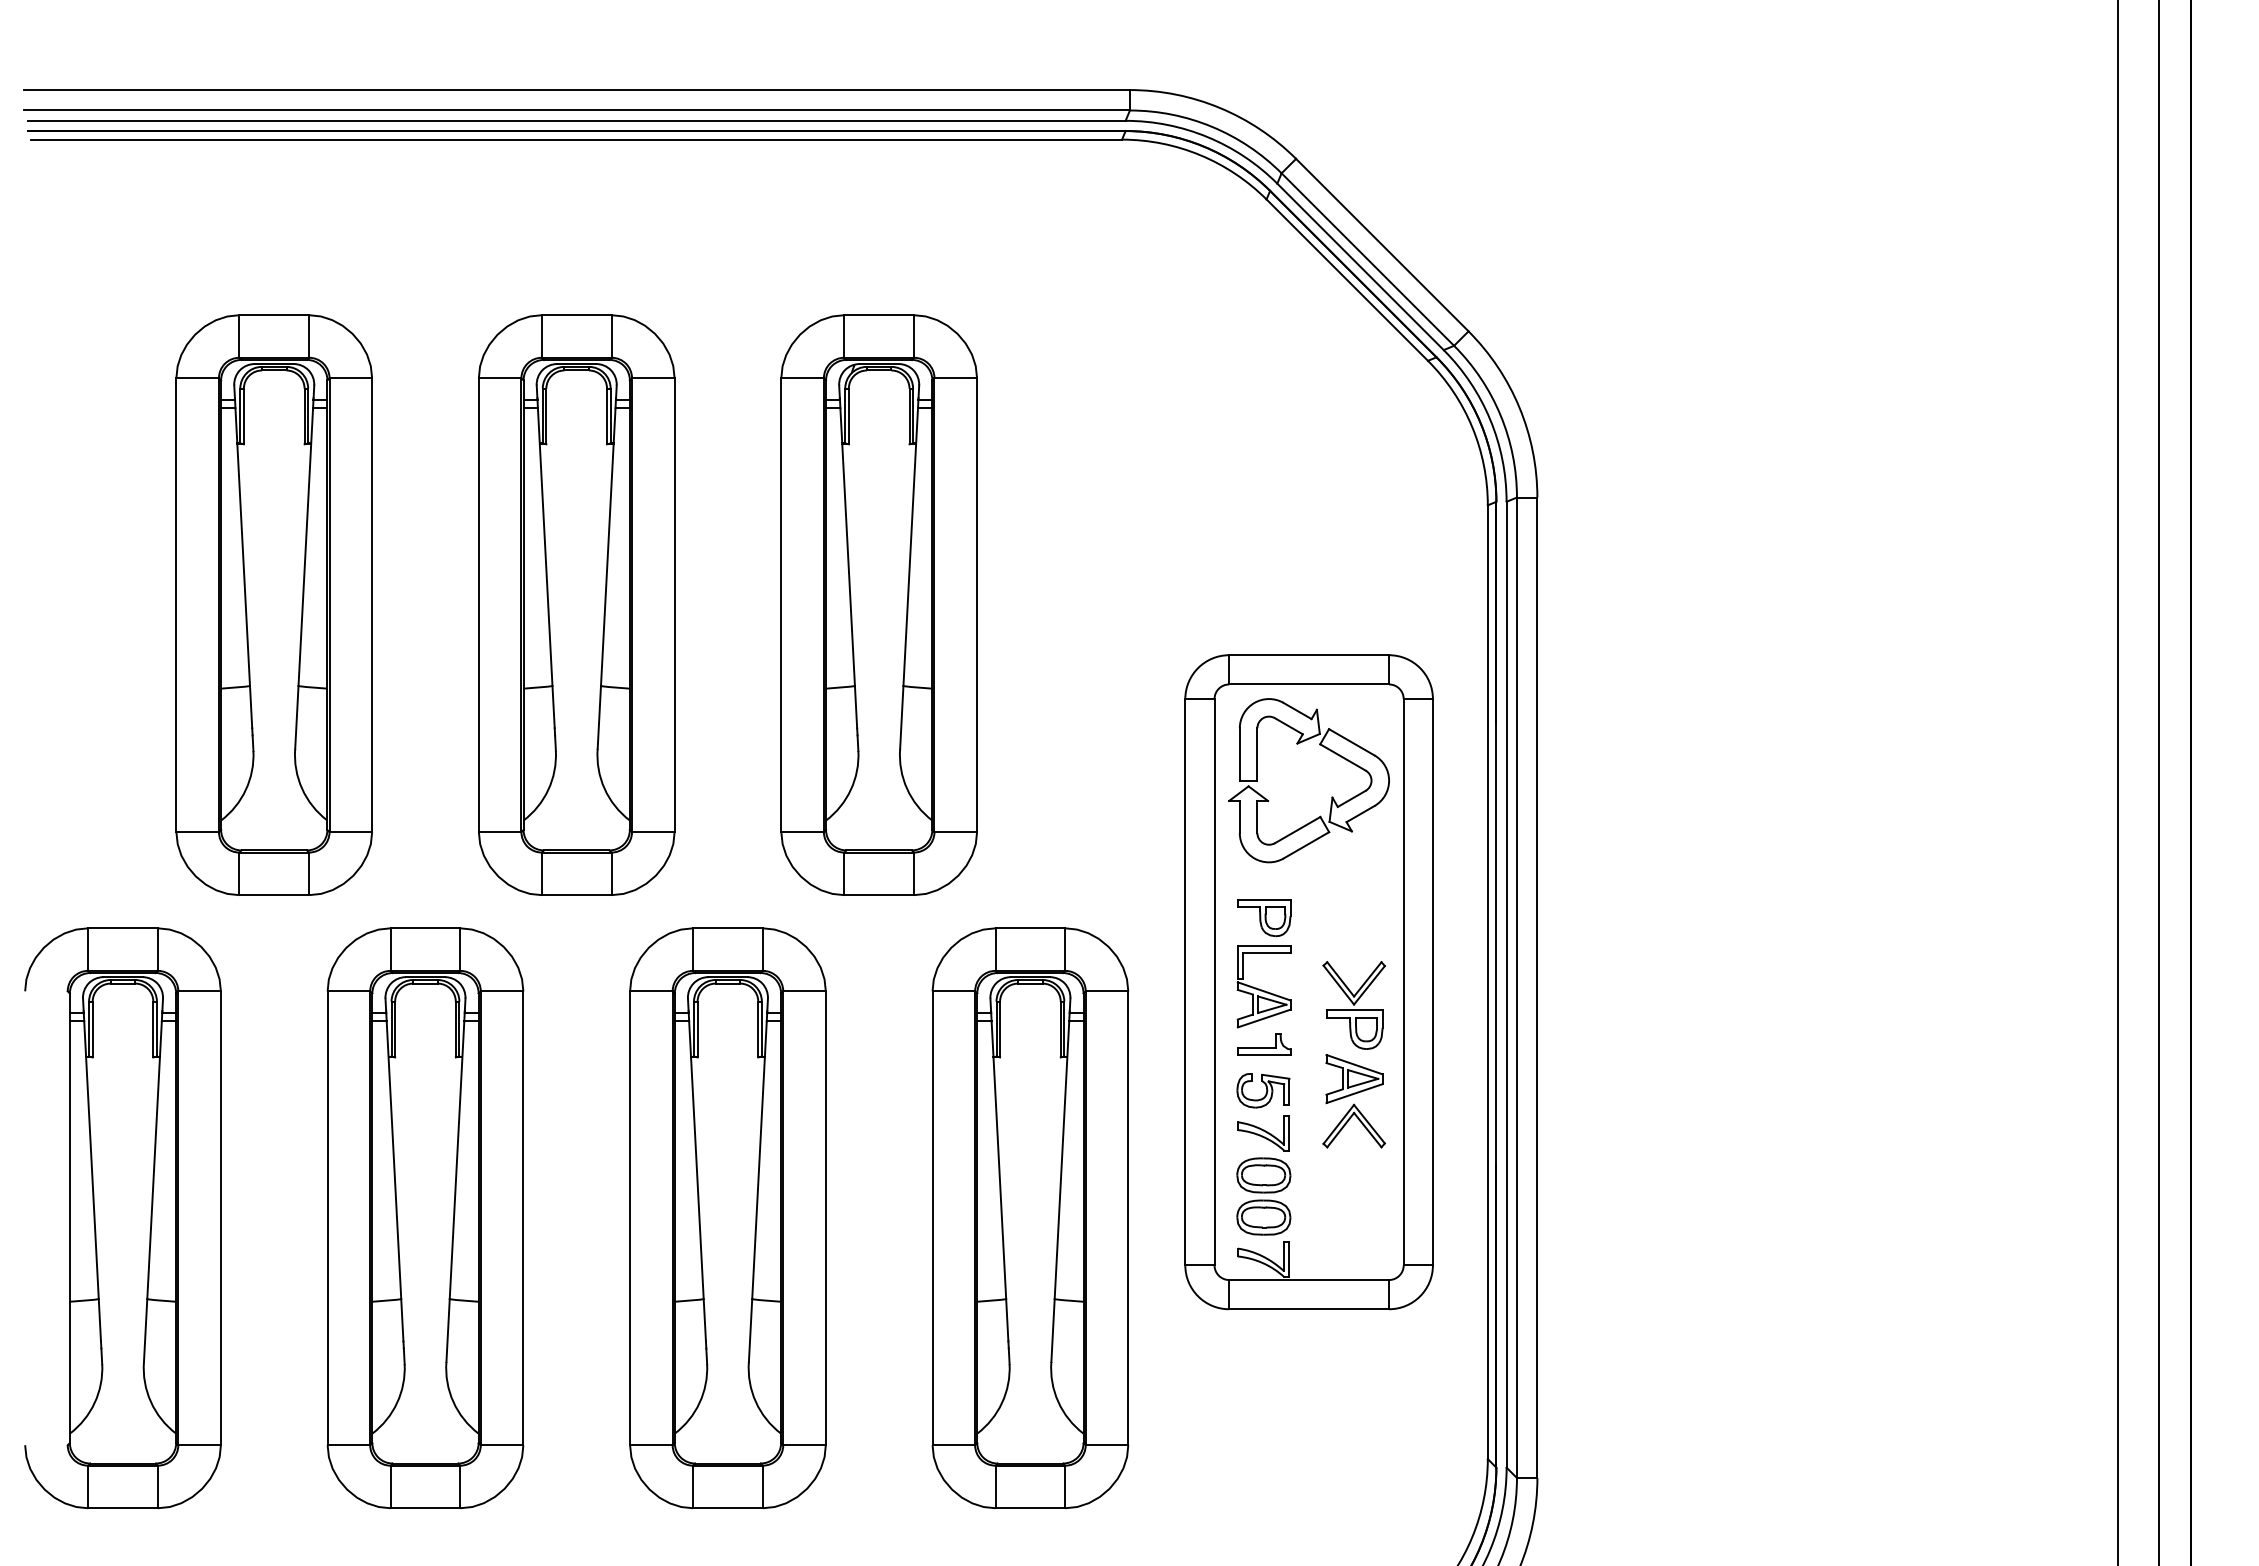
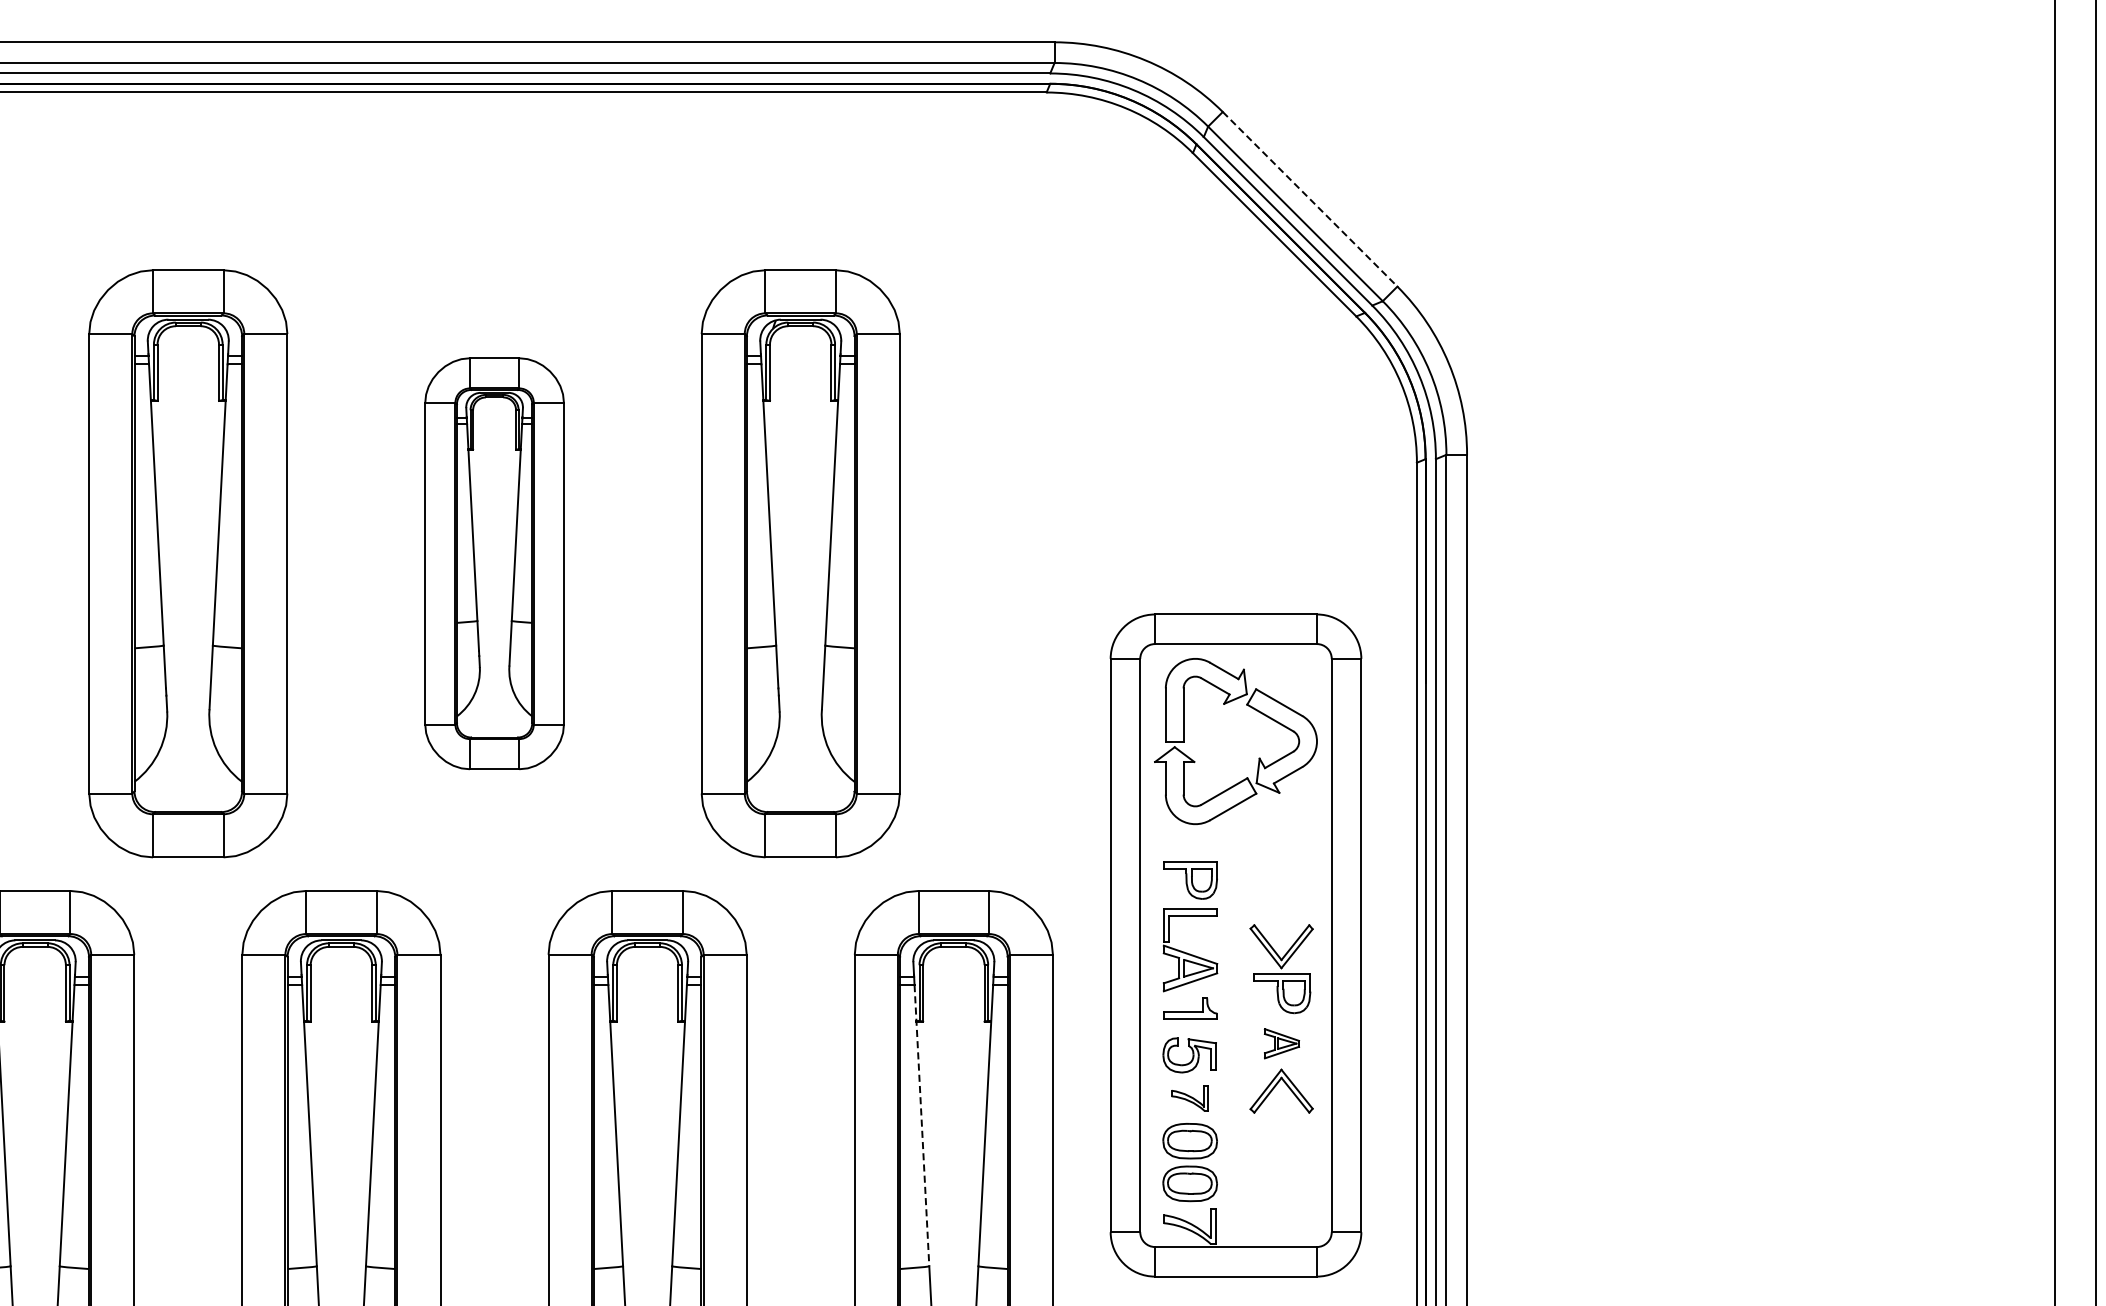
line: (1382, 245) -> (1310, 199), solid -> dashed
part: (576, 604) -> (494, 563), size x0.7
part: (1354, 1079) -> (1281, 1044), size x0.6
part: (1263, 1133) -> (1189, 1098), size x0.7
line: (998, 1160) -> (921, 1126), solid -> dashed

